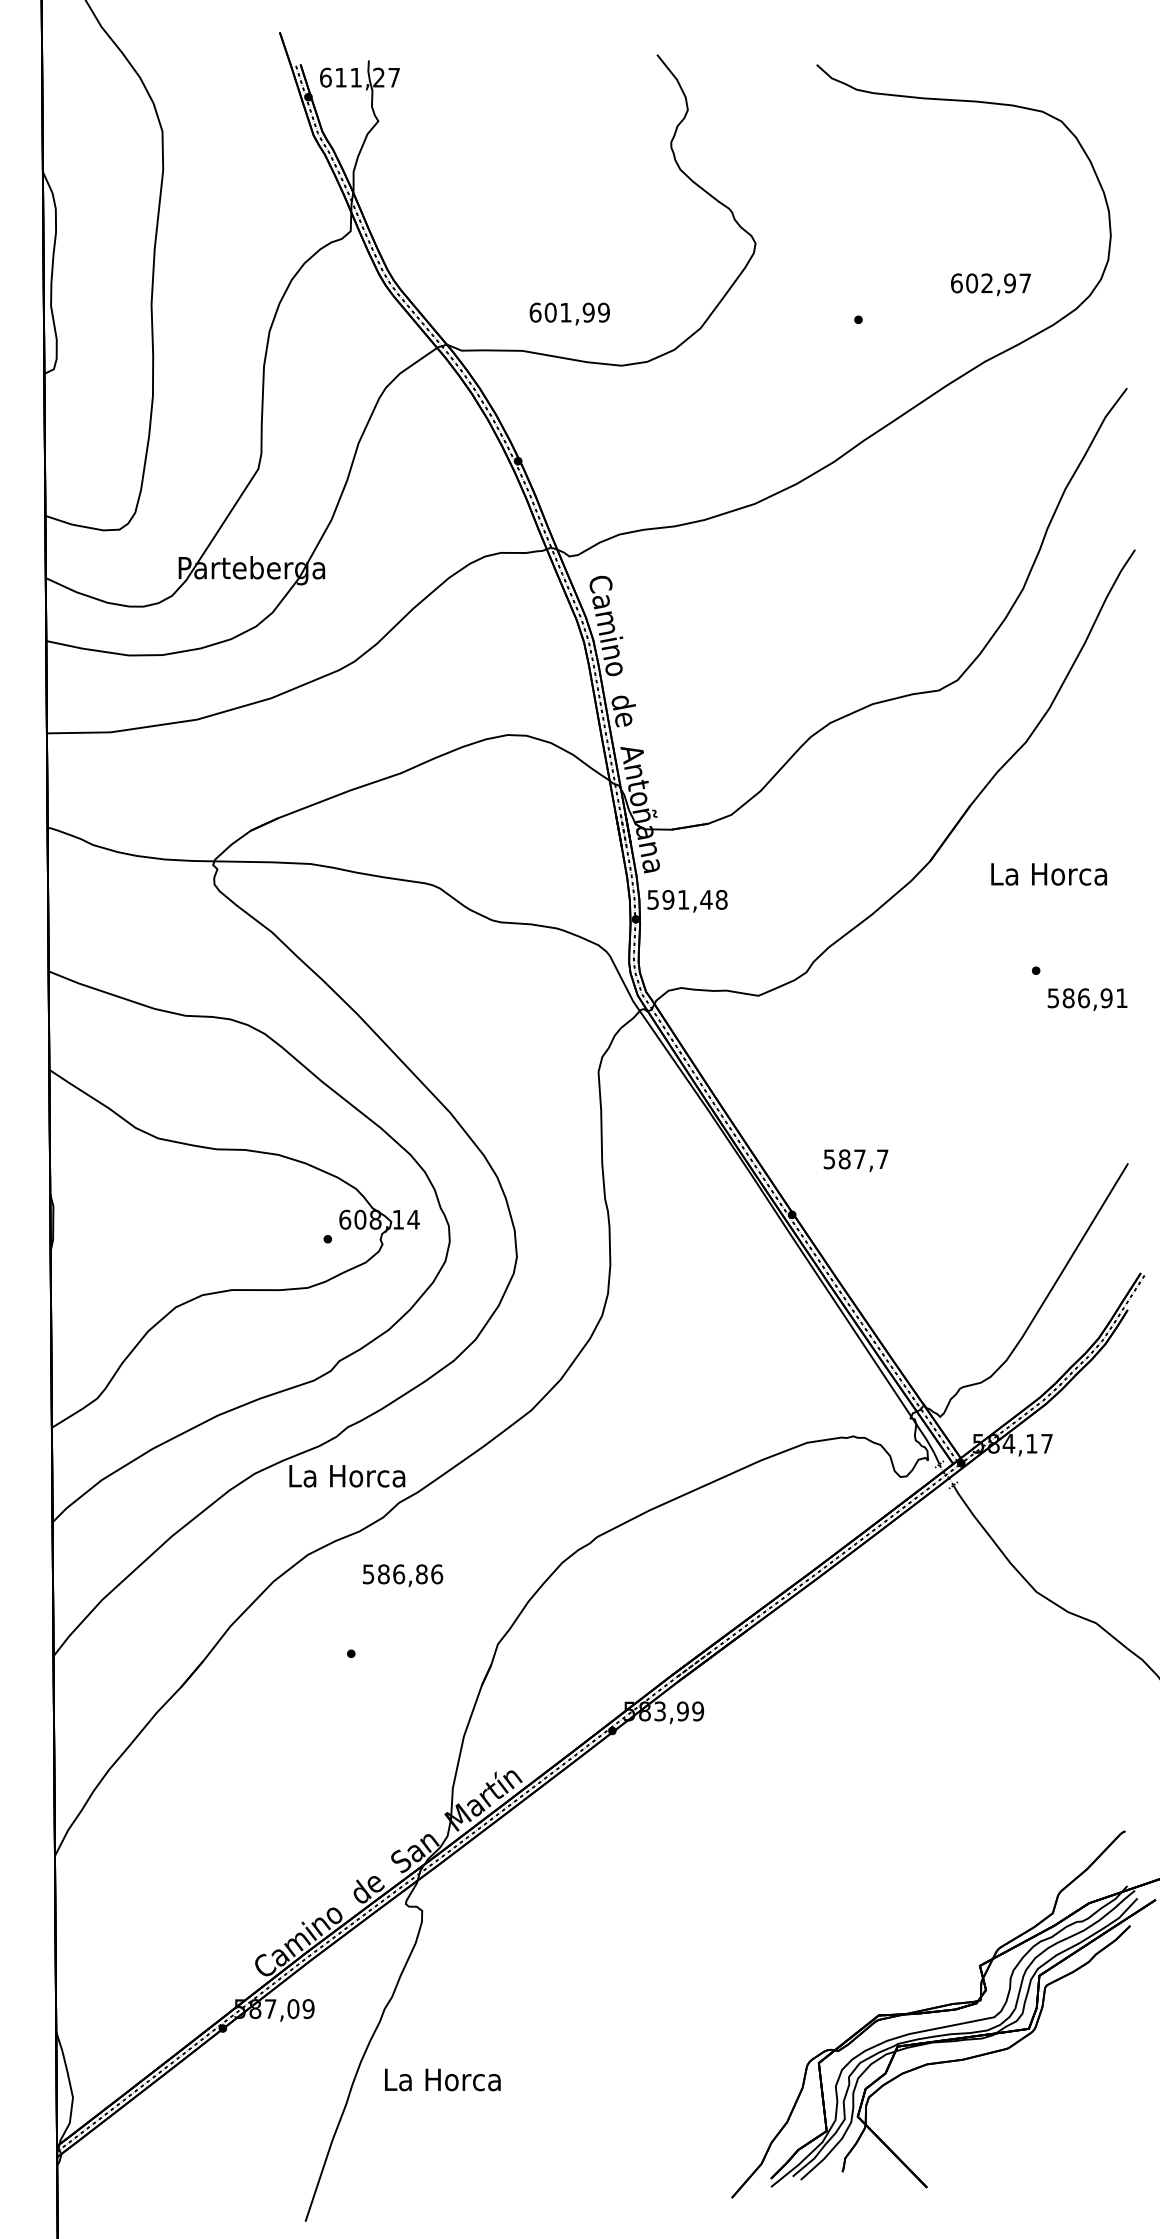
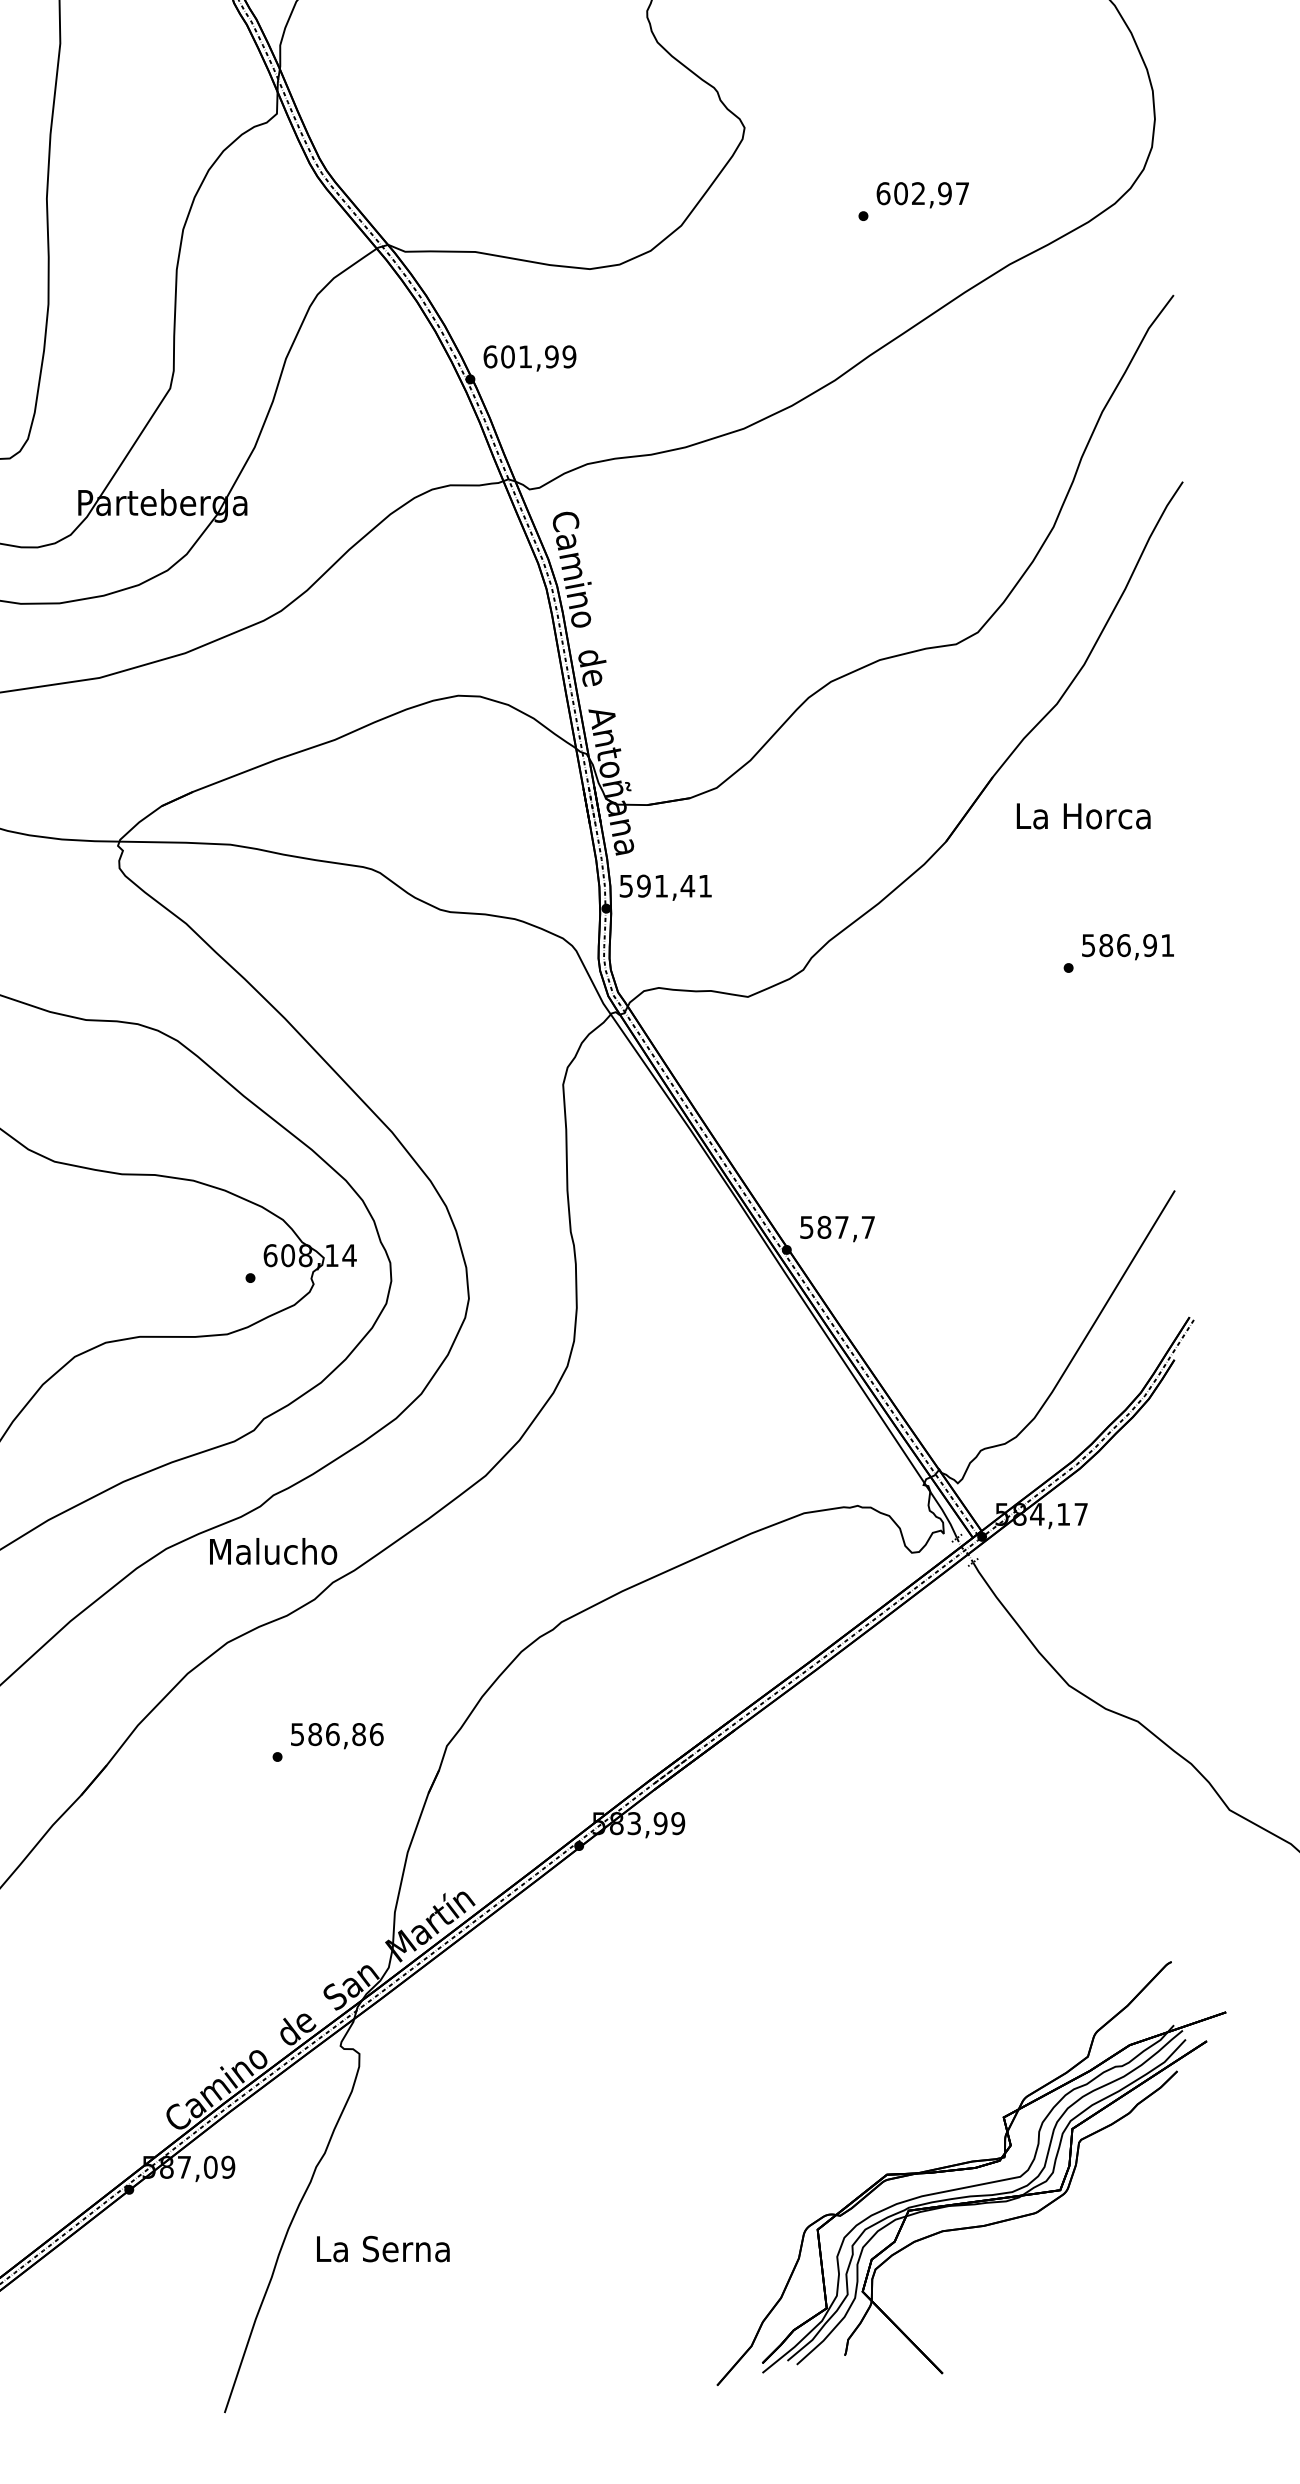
text: (990, 284) -> (922, 194), moved
text: (569, 313) -> (529, 357), moved
text: (1048, 874) -> (1082, 816), moved
text: (721, 899) -> (705, 885), 591,48 -> 591,41
text: (1087, 999) -> (1127, 946), moved
text: (855, 1160) -> (836, 1228), moved
text: (347, 1475) -> (273, 1551), La Horca -> Malucho
text: (403, 1575) -> (337, 1735), moved
text: (442, 2079) -> (382, 2248), La Horca -> La Serna

